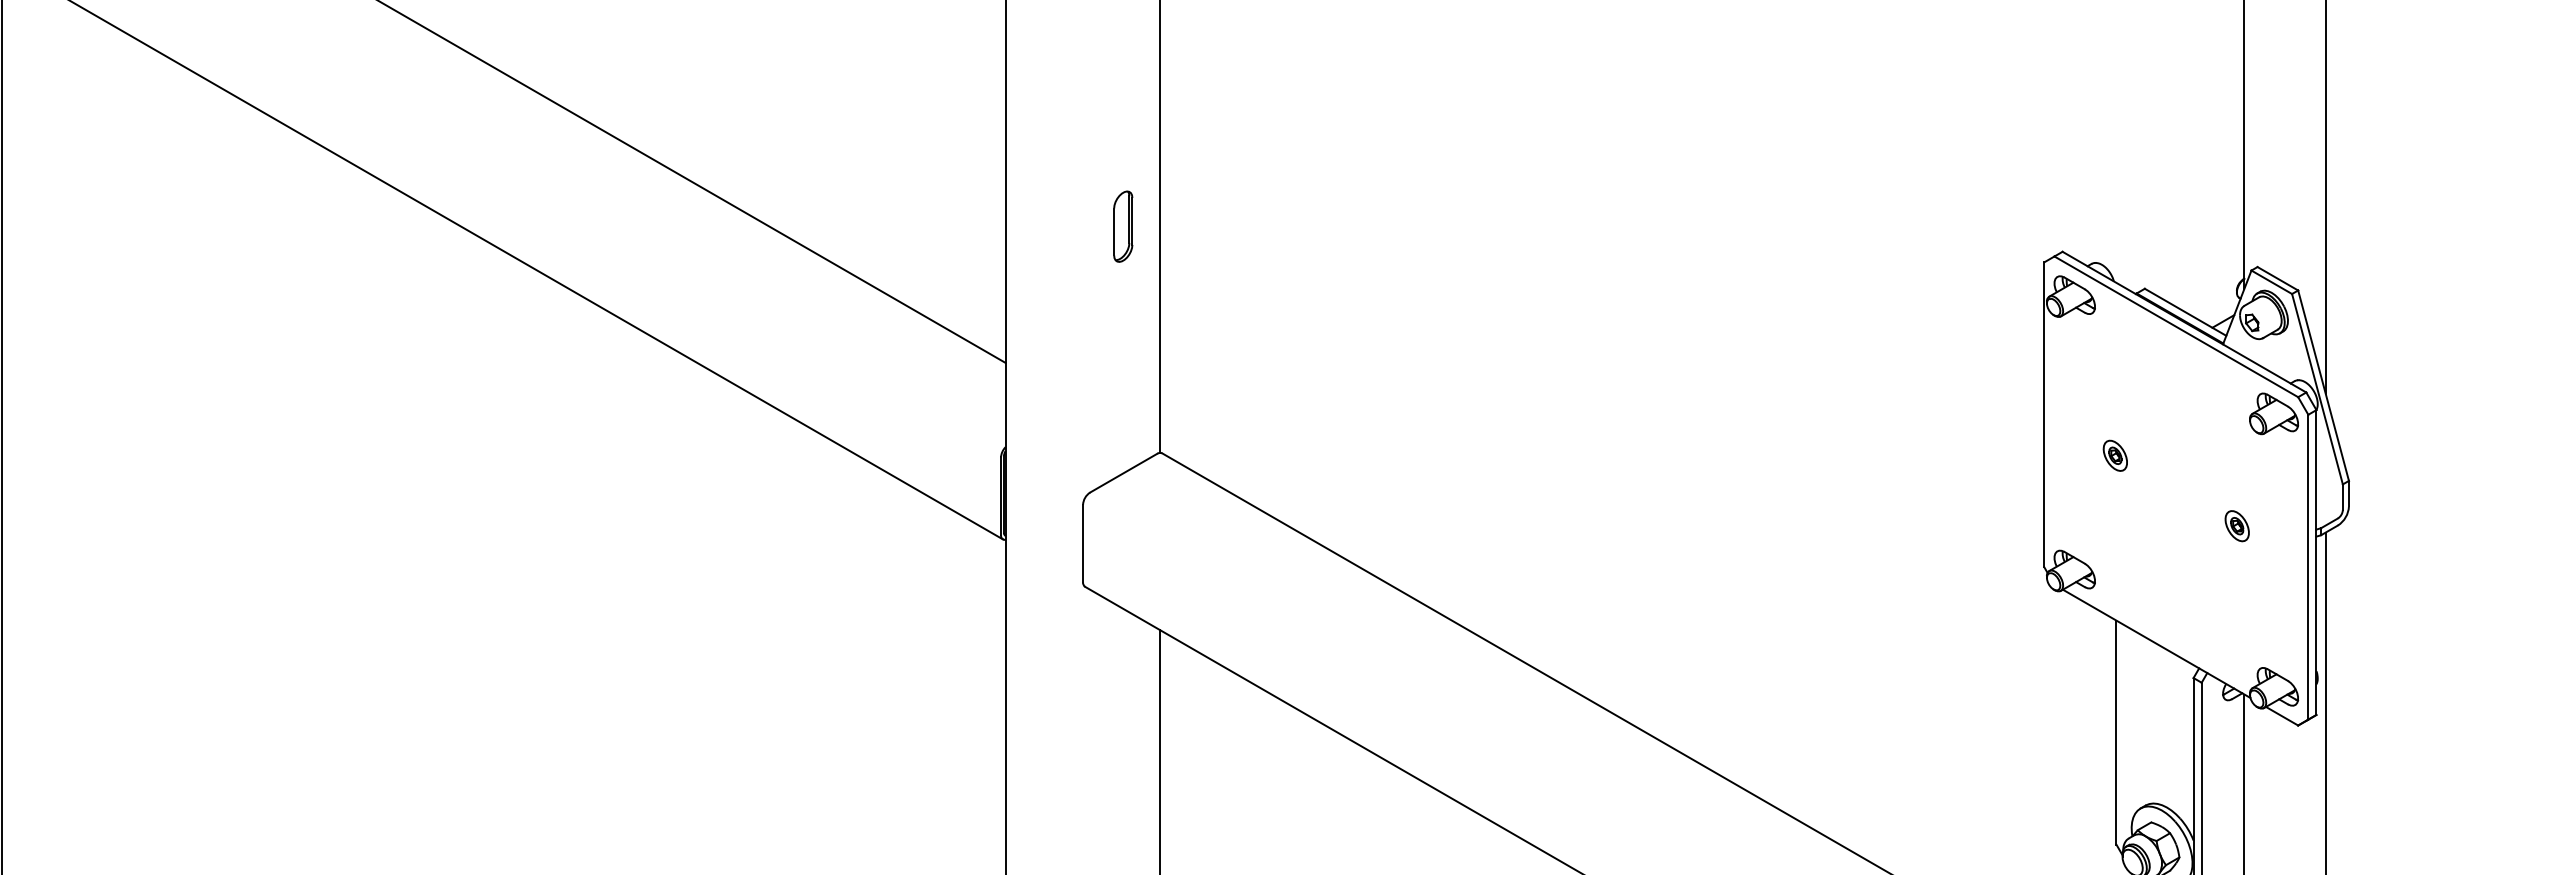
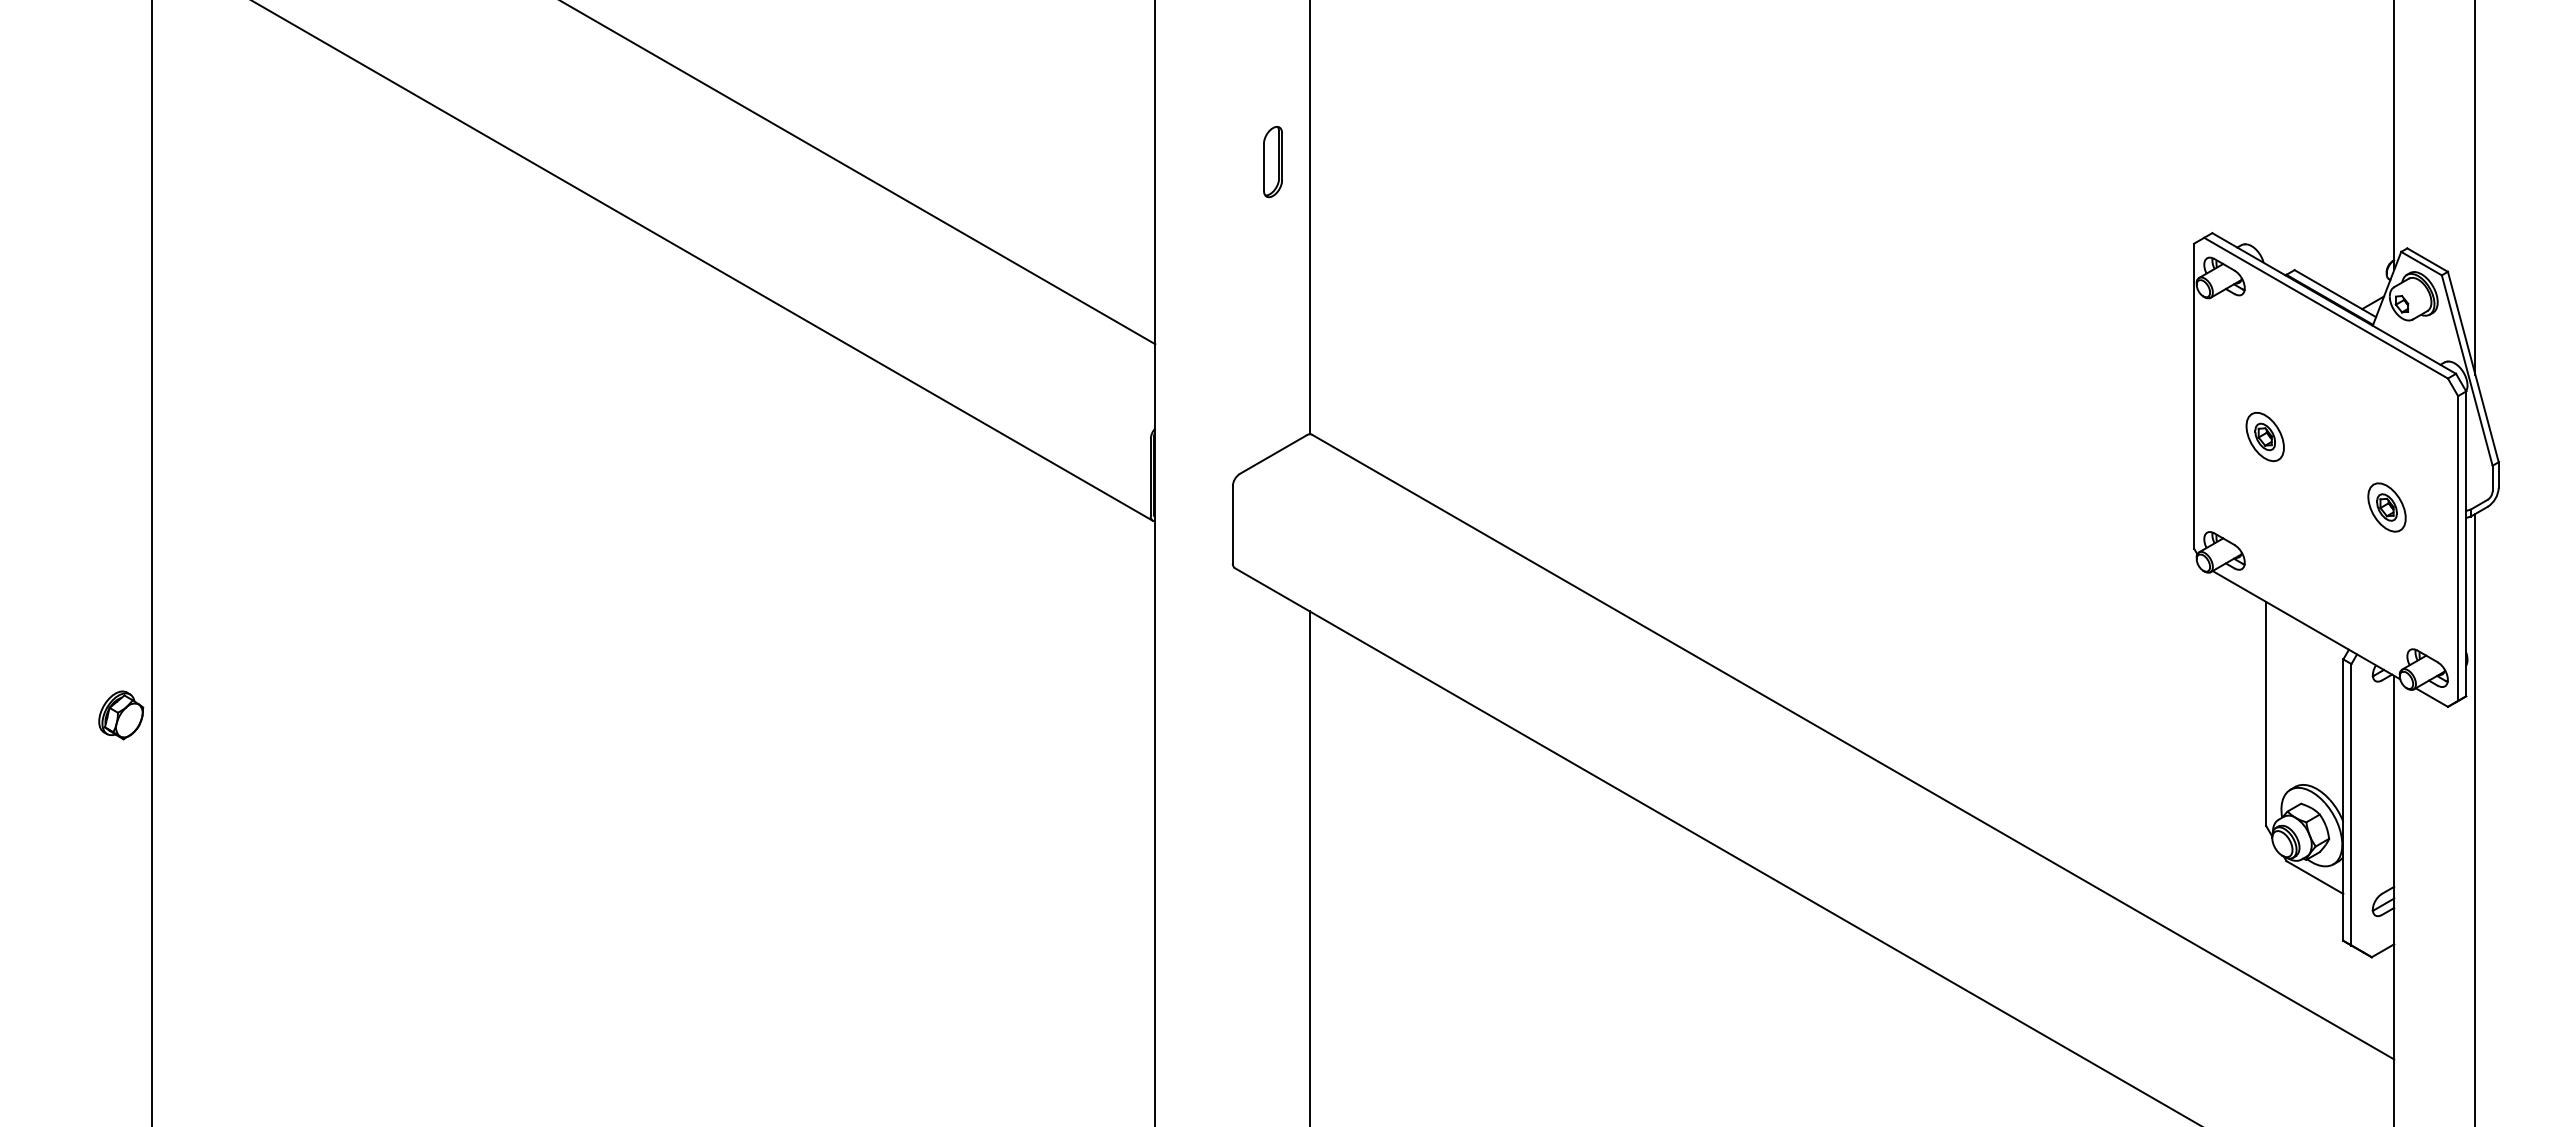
part: (1122, 227) -> (1272, 162), moved
part: (2273, 414) -> (2423, 395), removed
part: (2114, 456) -> (2264, 437), size x1.6
part: (2236, 526) -> (2386, 507), size x1.6

